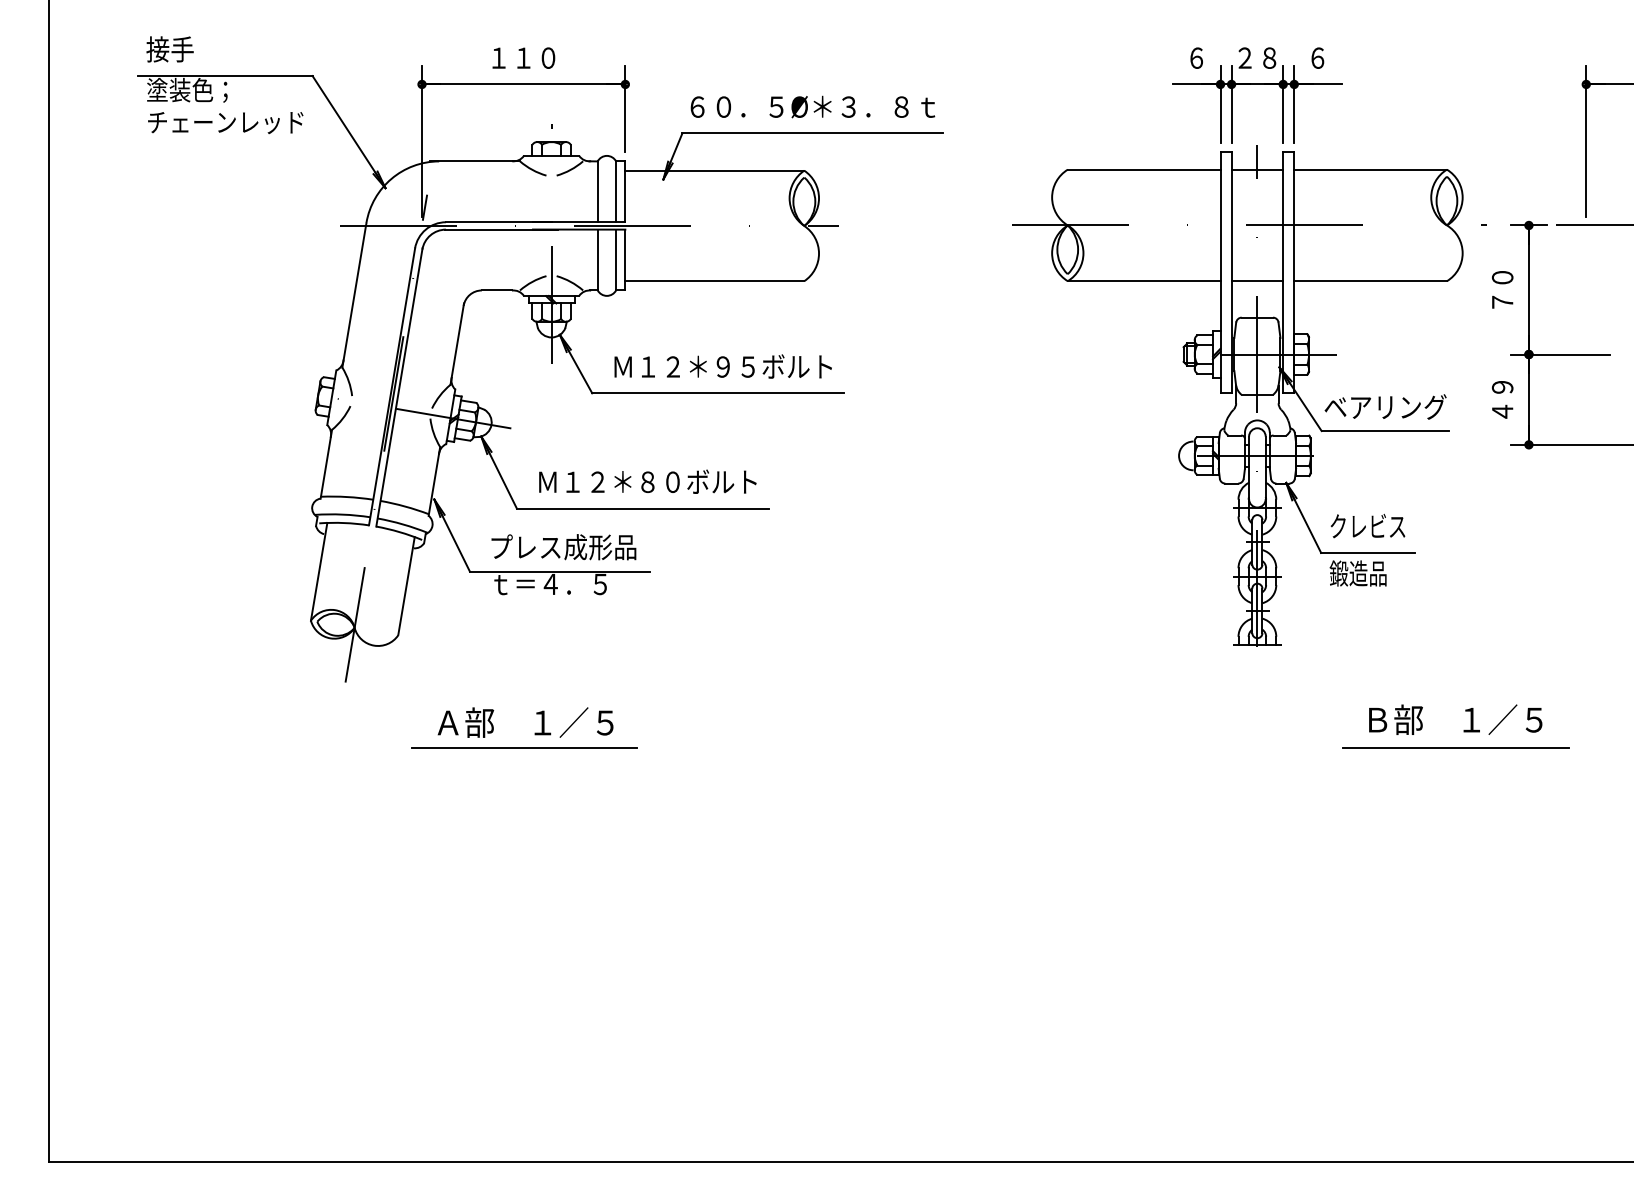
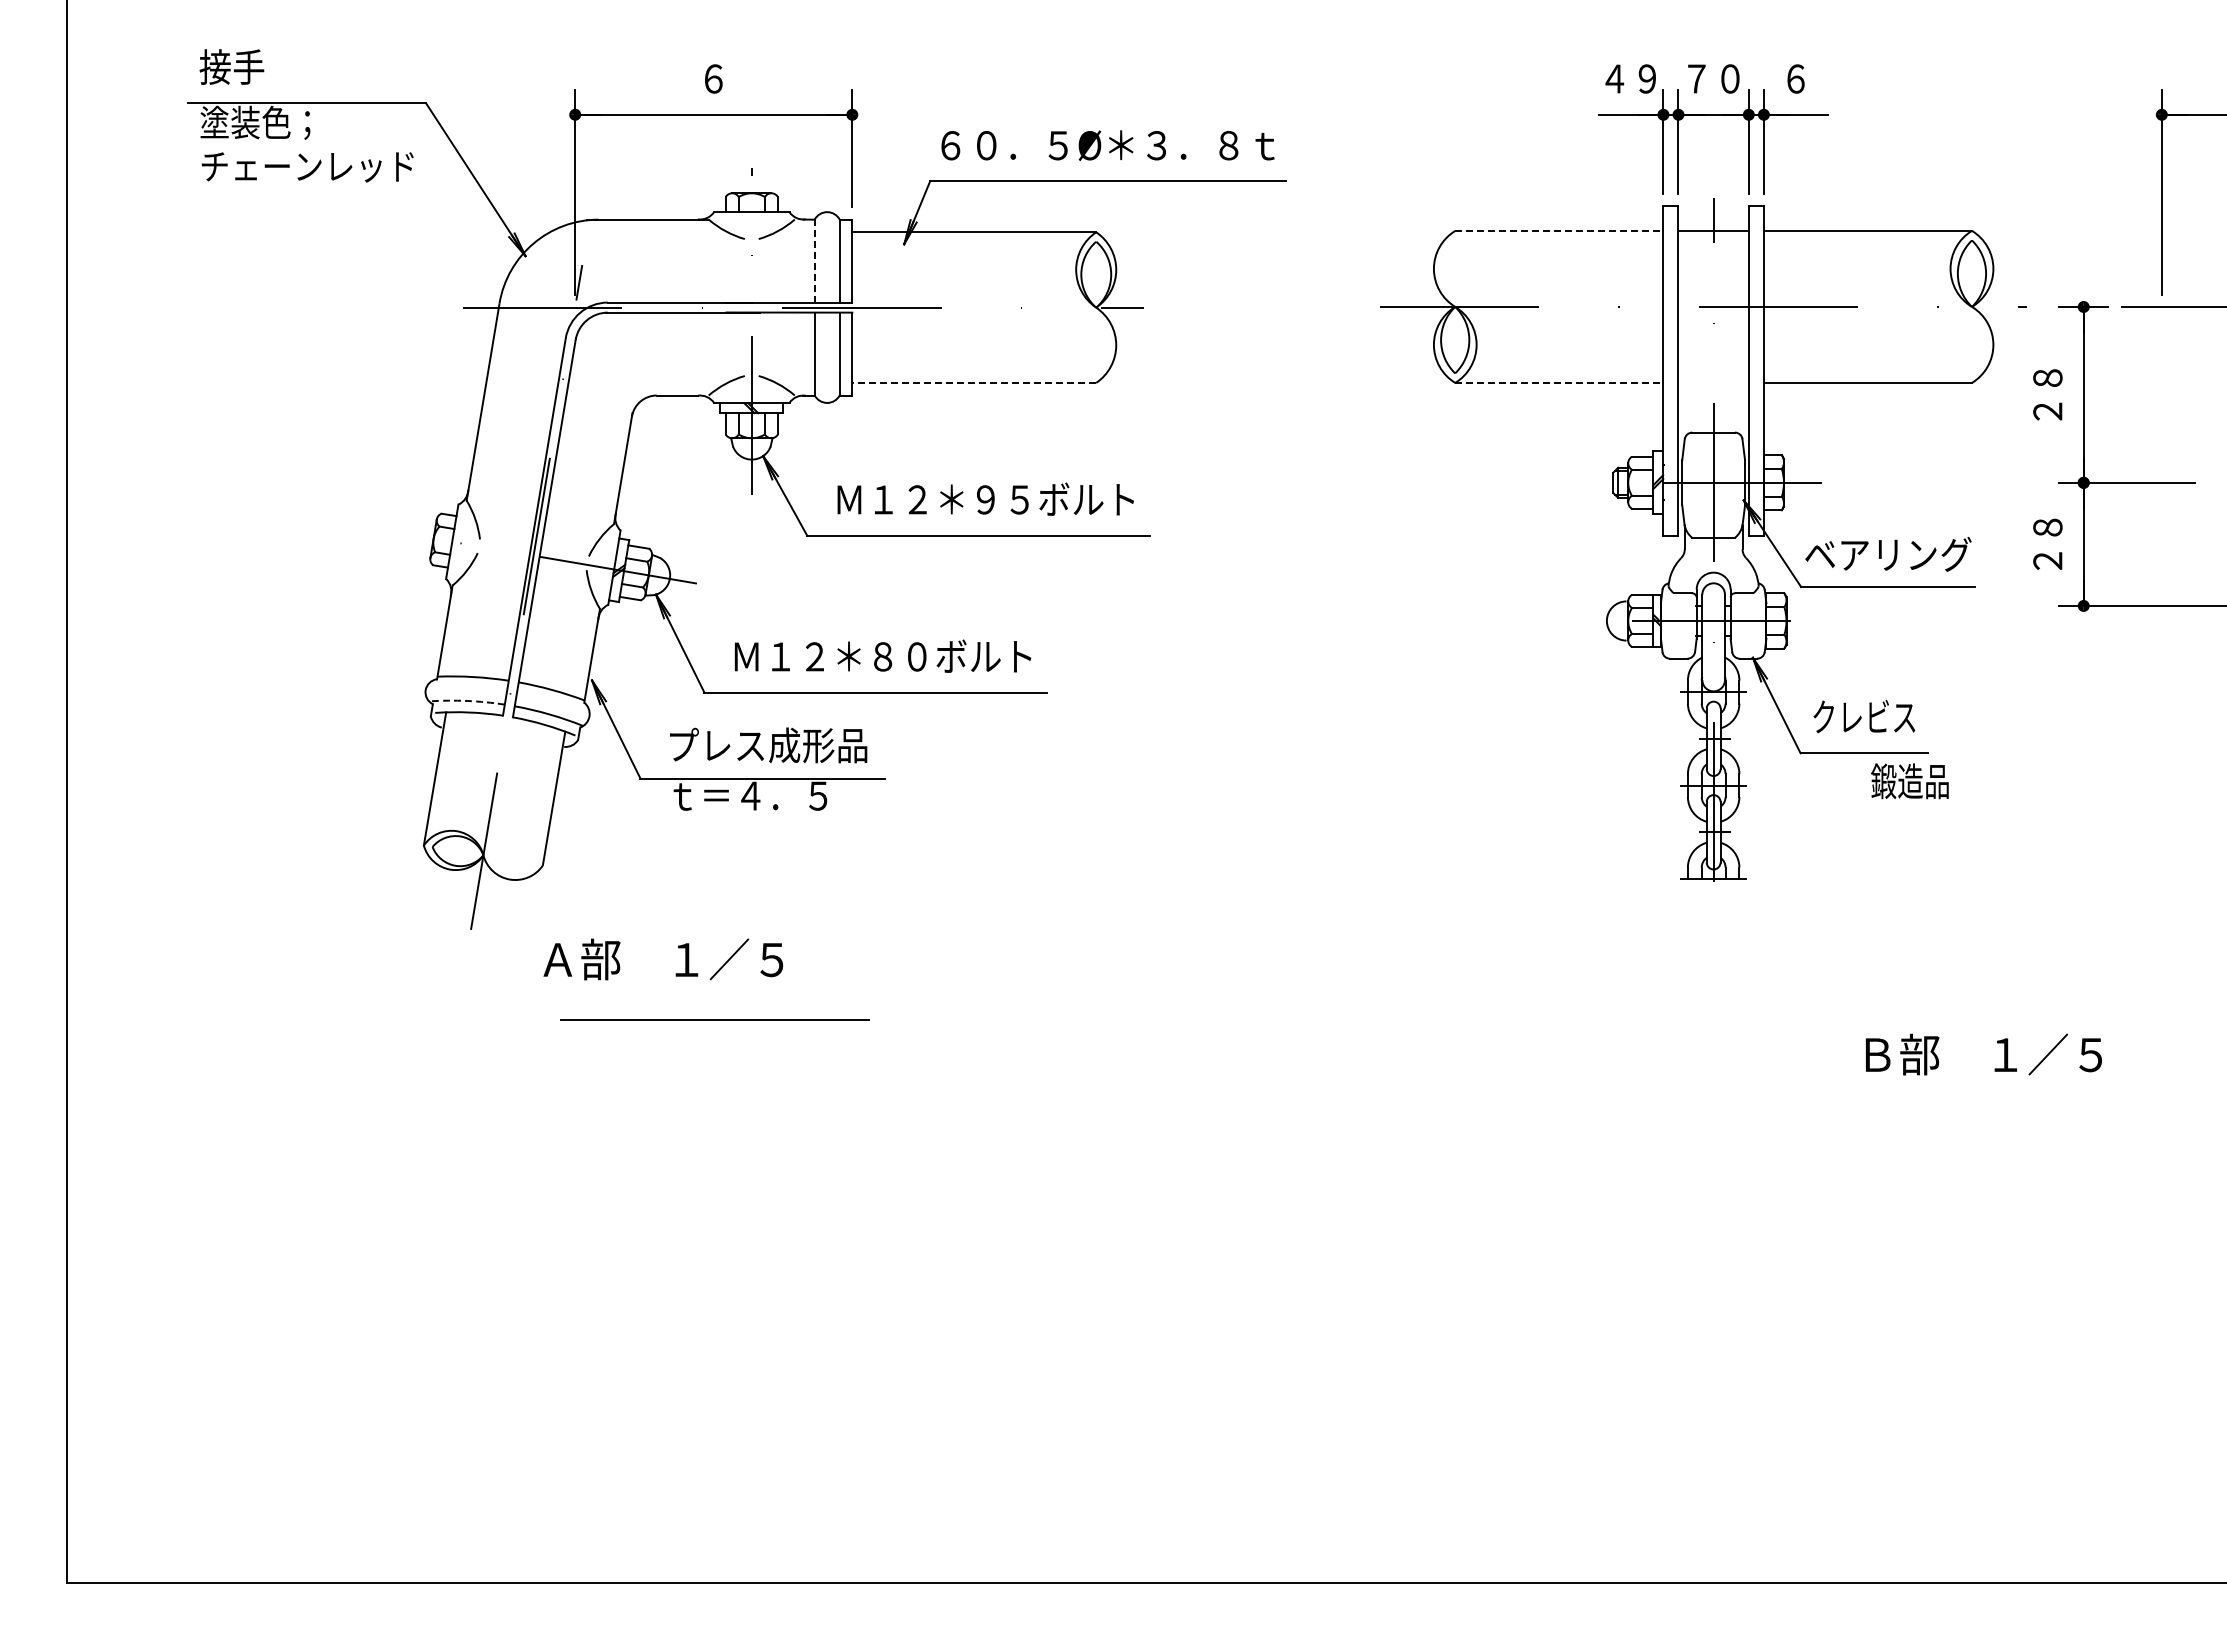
text: (523, 57) -> (713, 78), １１０ -> ６
text: (1196, 57) -> (1630, 78), ６ -> ４９
text: (1257, 57) -> (1713, 78), ２８ -> ７０
line: (1144, 169) -> (1559, 230), solid -> dashed
line: (597, 191) -> (814, 260), solid -> dashed
line: (715, 280) -> (974, 382), solid -> dashed
line: (1144, 280) -> (1559, 382), solid -> dashed
line: (1257, 280) -> (1713, 382), removed
text: (1502, 289) -> (2047, 394), ７０ -> ２８
text: (1502, 399) -> (2047, 544), ４９ -> ２８
arc: (342, 514) -> (467, 700), solid -> dashed
text: (1357, 573) -> (1909, 781), moved
text: (1455, 719) -> (1983, 1054), moved
text: (525, 722) -> (663, 959), moved
line: (1456, 748) -> (1984, 1019), removed

